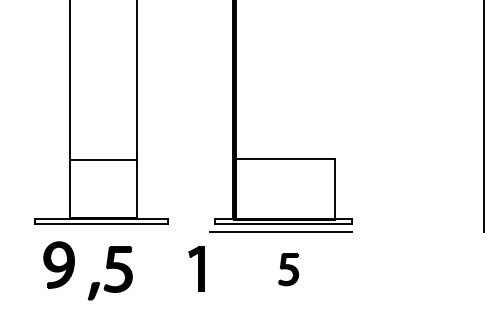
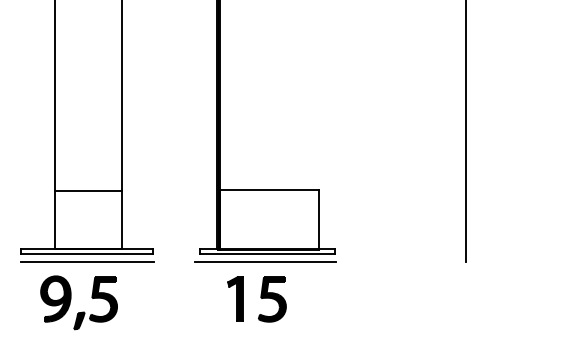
line: (102, 231) -> (87, 261), added
part: (58, 264) -> (55, 298), moved
part: (196, 268) -> (235, 298), moved
part: (288, 269) -> (272, 299), size x1.43

